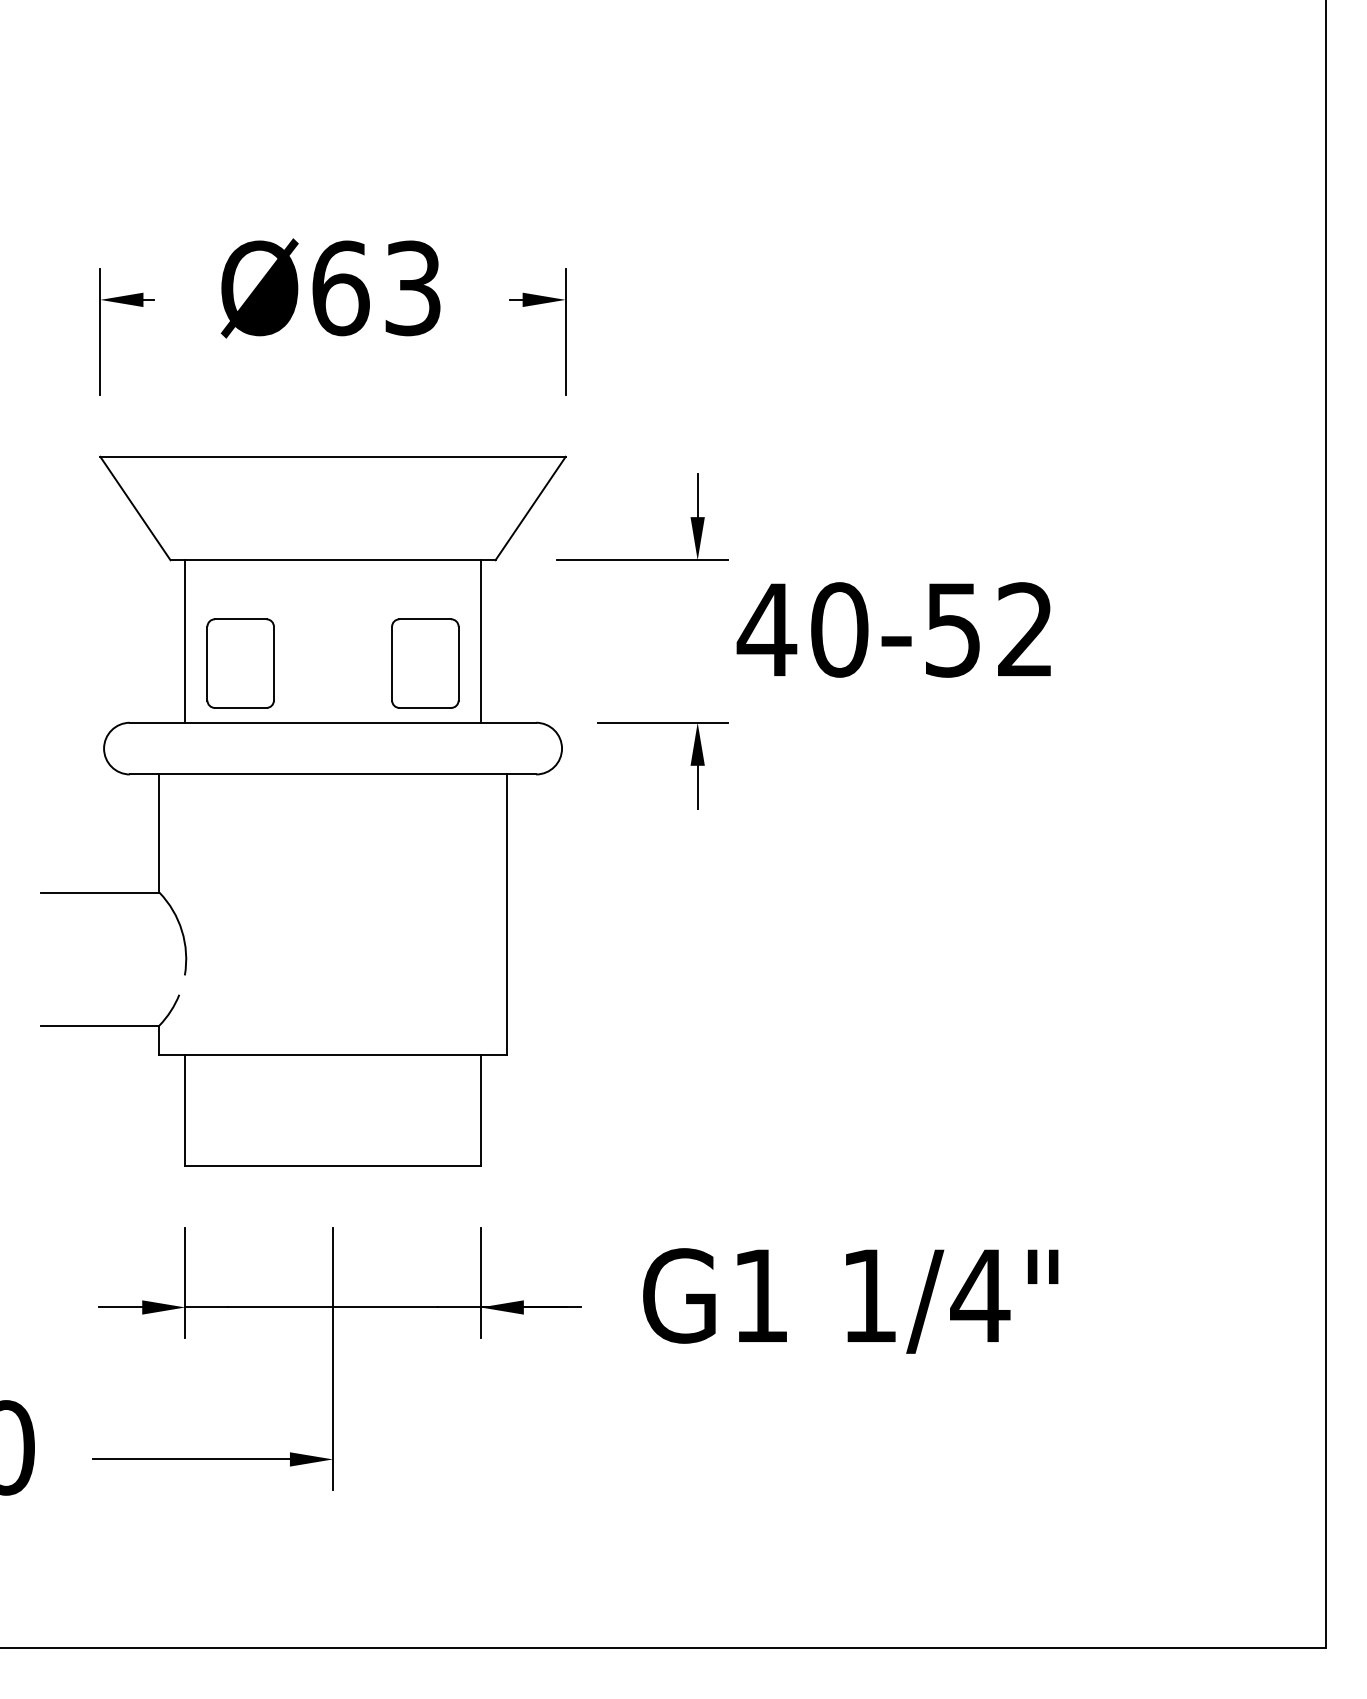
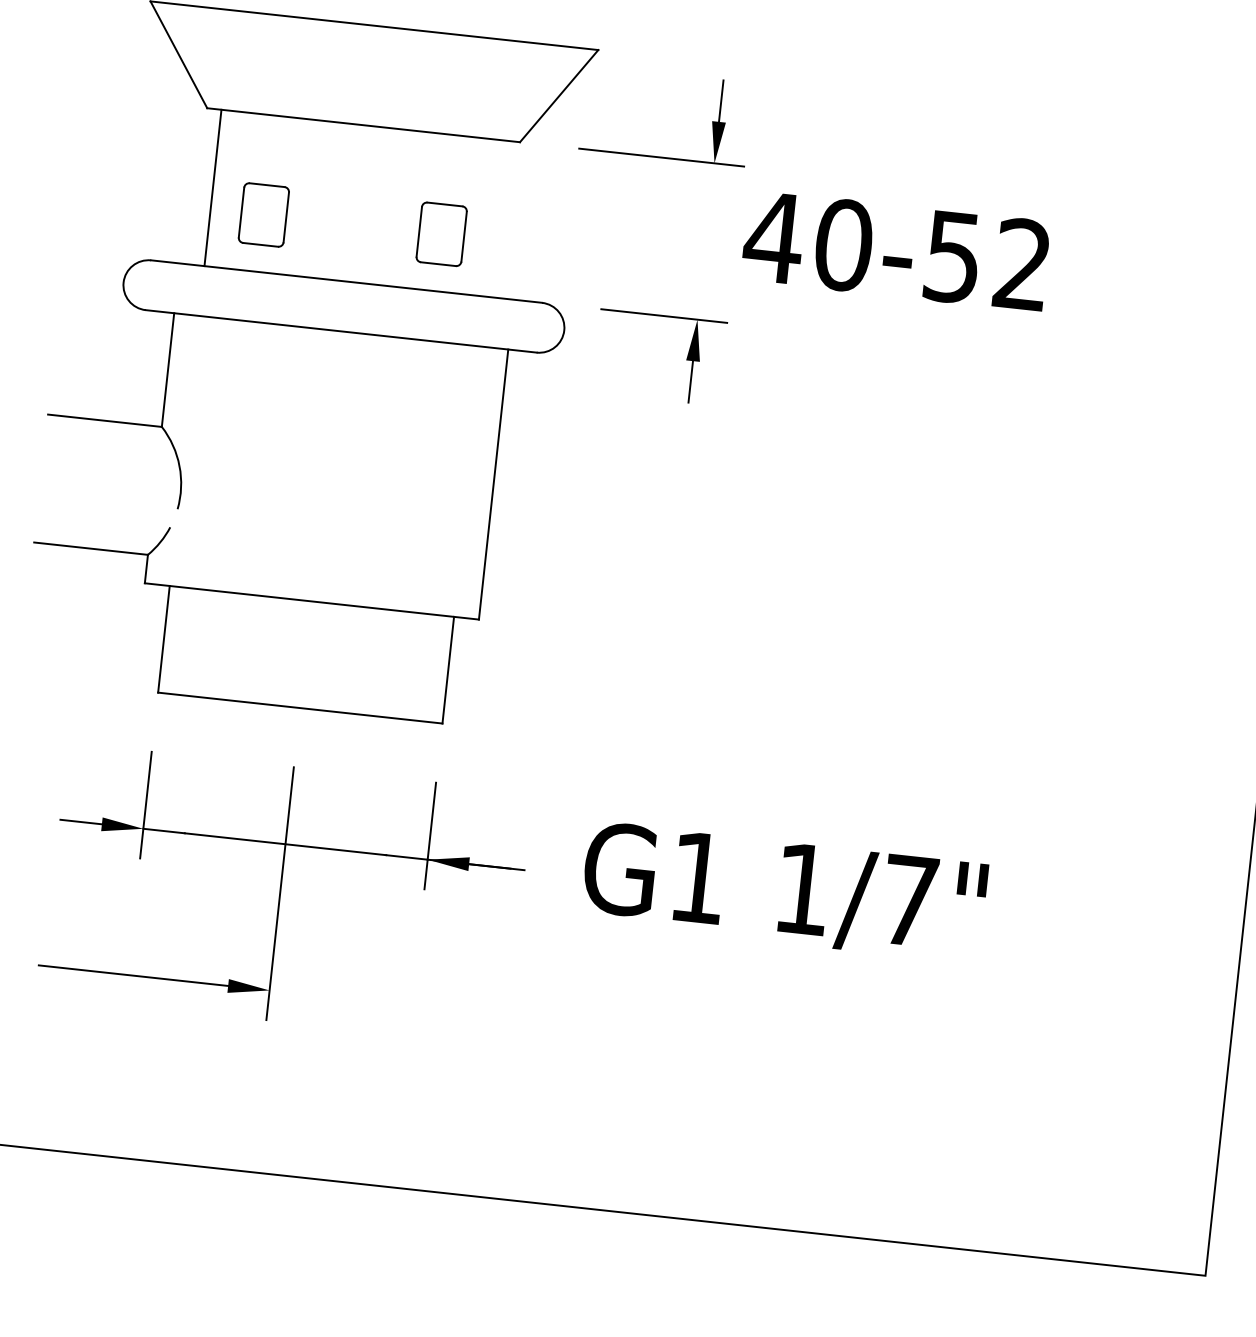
line: (480, 641) -> (497, 218), removed
part: (240, 663) -> (263, 214), size x0.7
part: (425, 663) -> (441, 234), size x0.7
text: (980, 1295) -> (909, 900), 1/4" -> 1/7"

